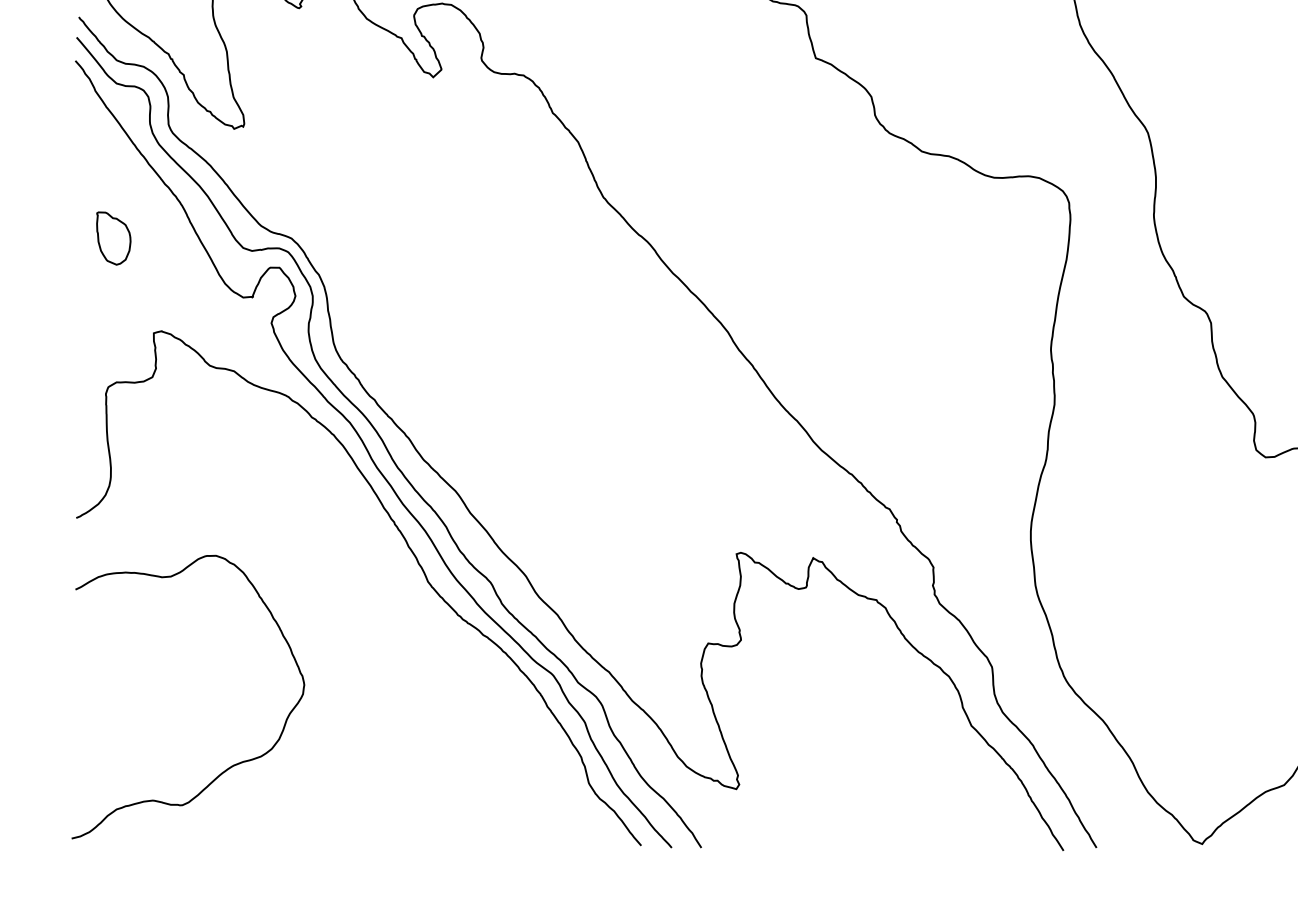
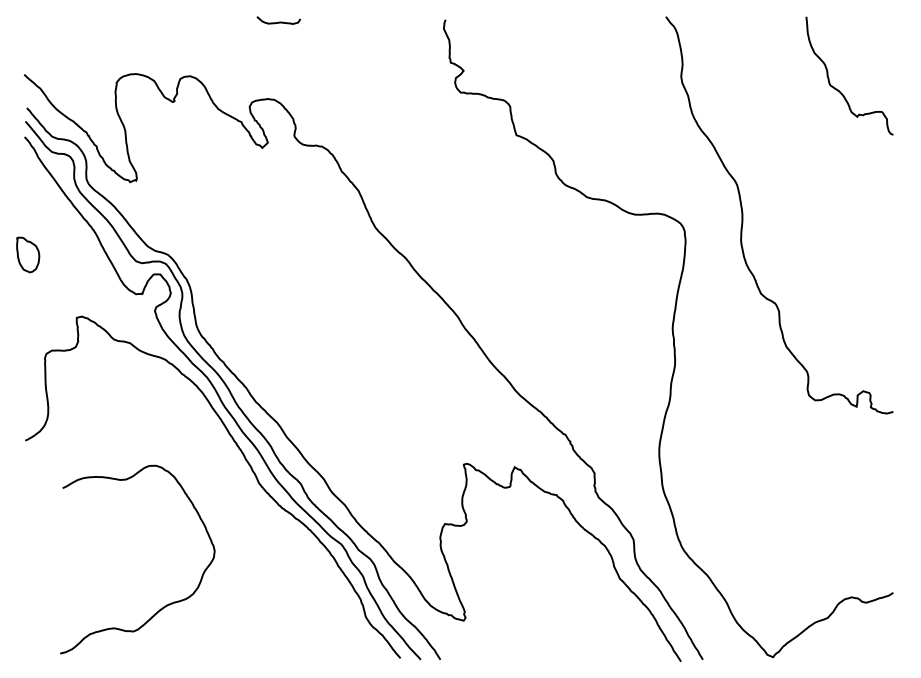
part: (114, 237) -> (28, 254), moved
curve: (231, 764) -> (166, 604), moved

